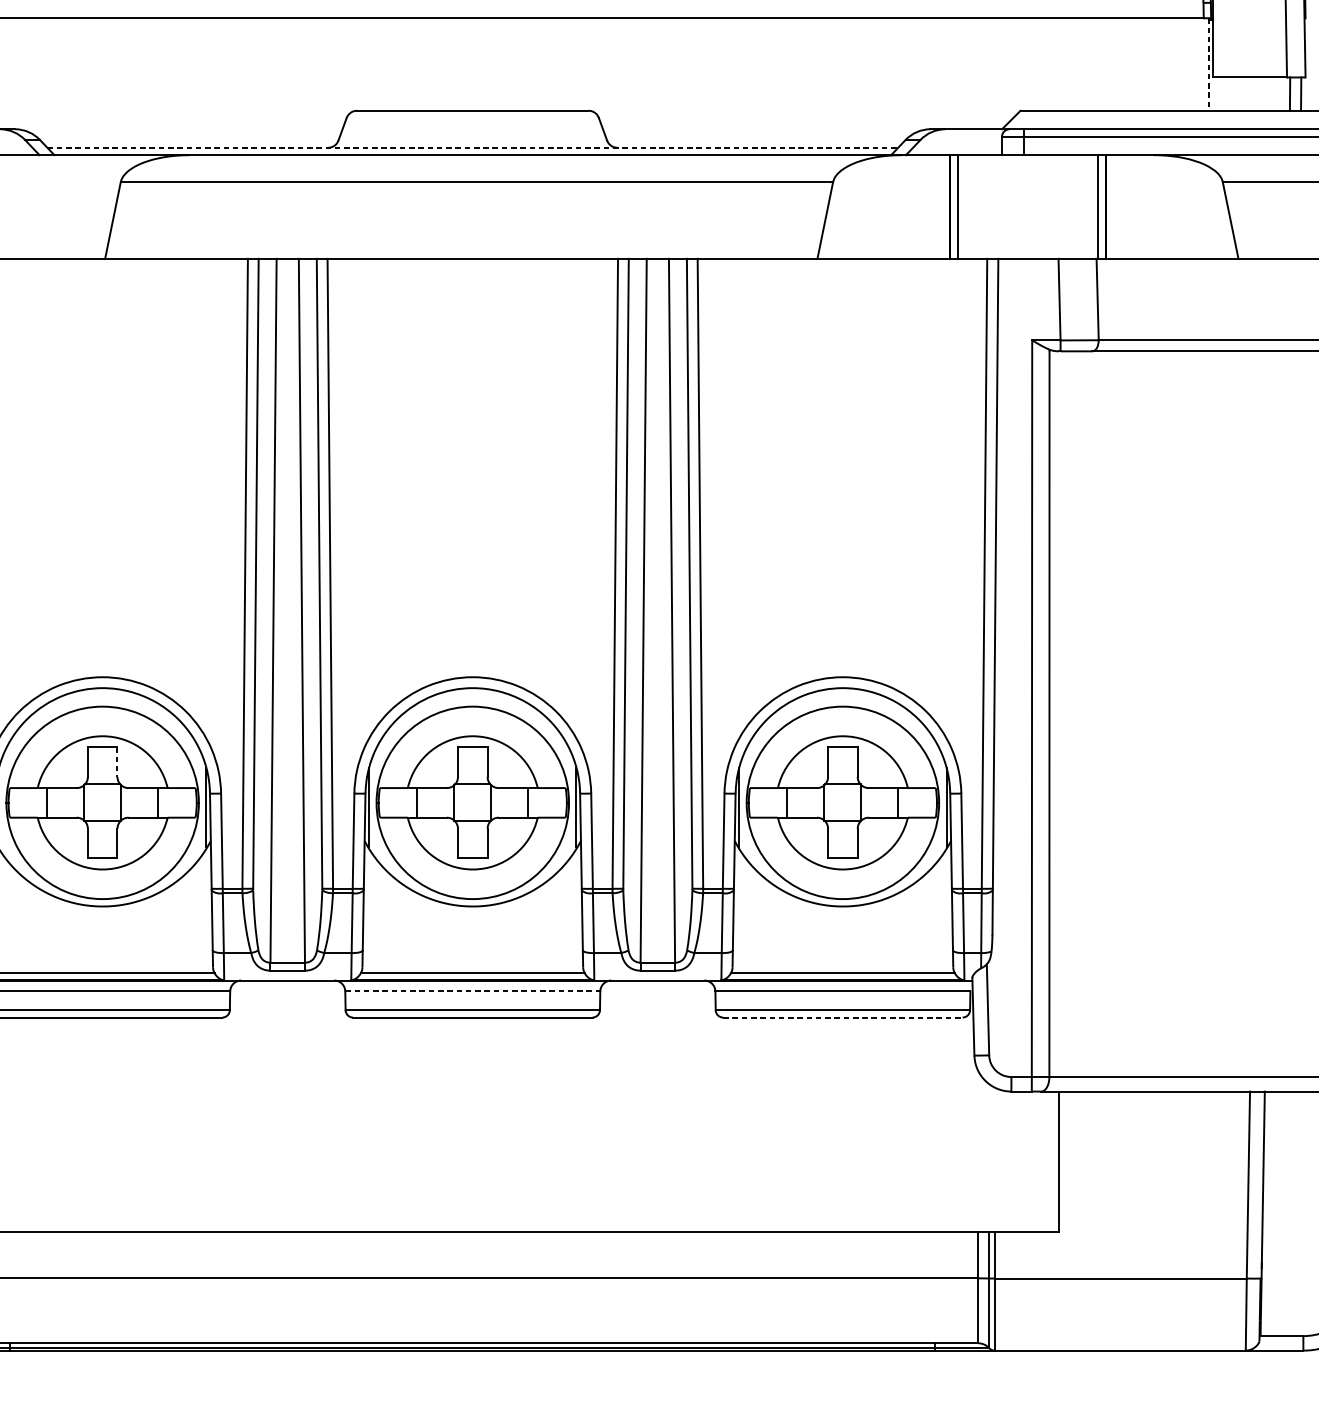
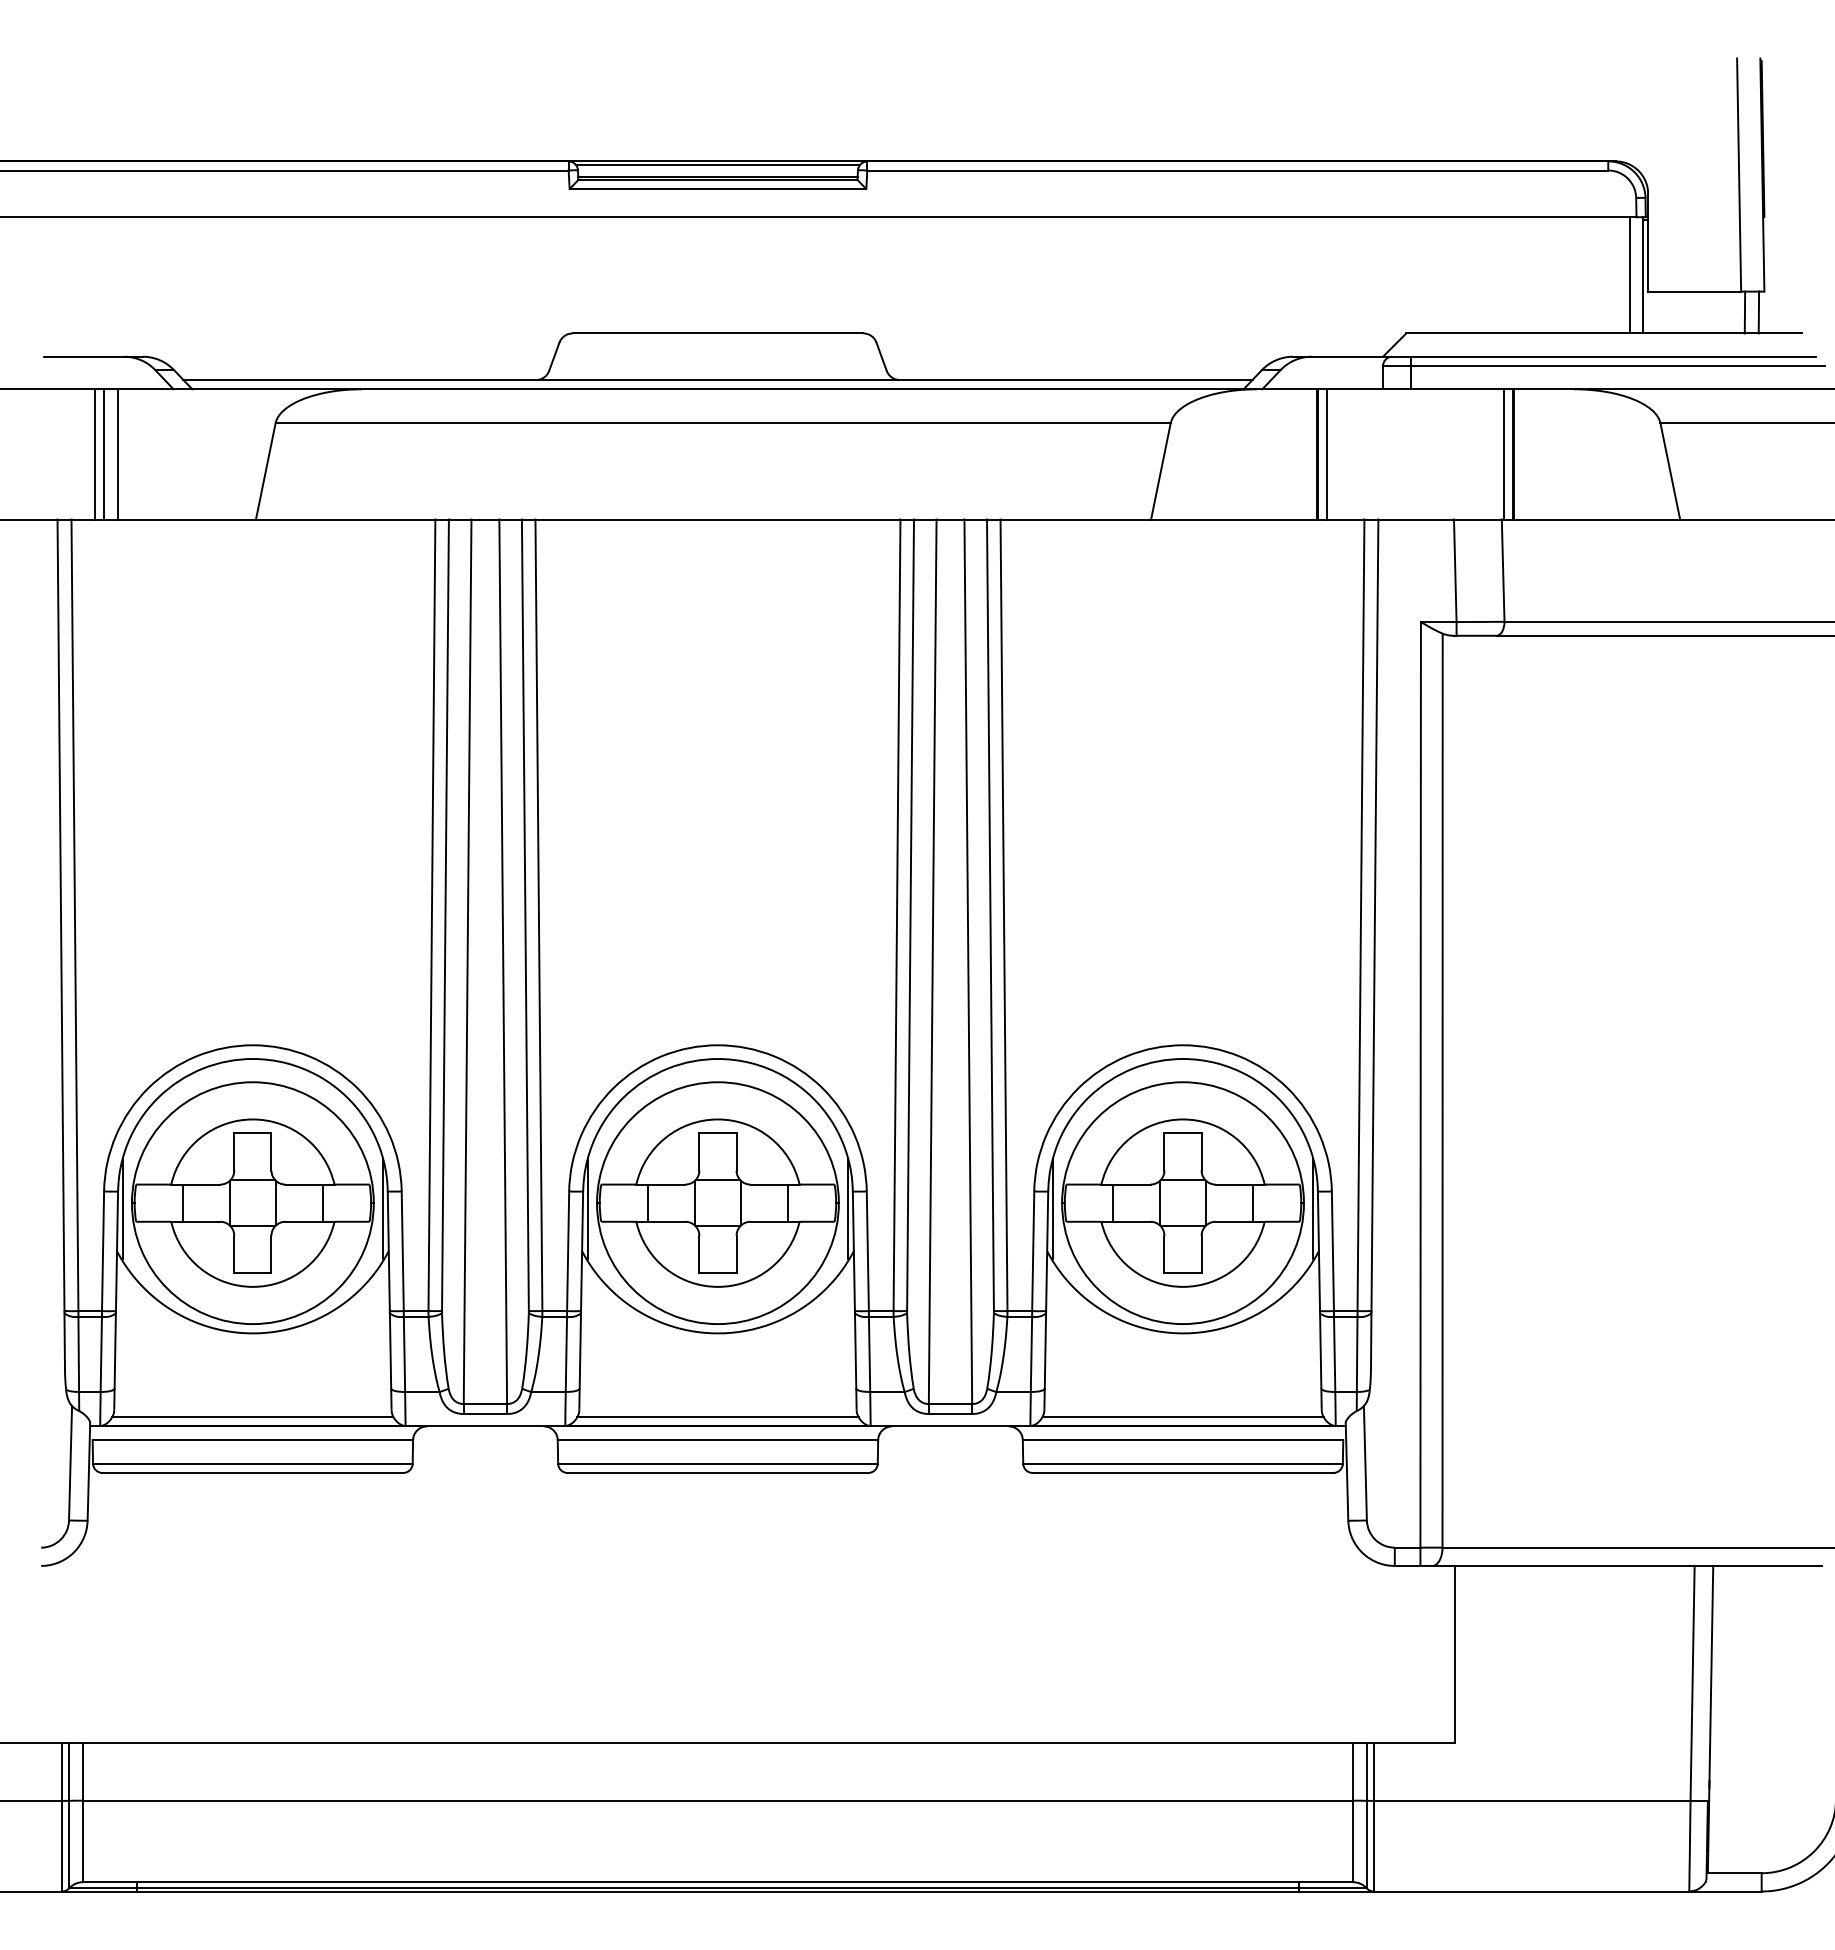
line: (1198, 64) -> (1629, 275), added
line: (1209, 64) -> (1643, 275), dashed -> solid
line: (472, 147) -> (717, 379), dashed -> solid
line: (117, 762) -> (271, 1152), dashed -> solid
line: (473, 991) -> (718, 1440), dashed -> solid
line: (843, 1017) -> (1183, 1472), dashed -> solid

